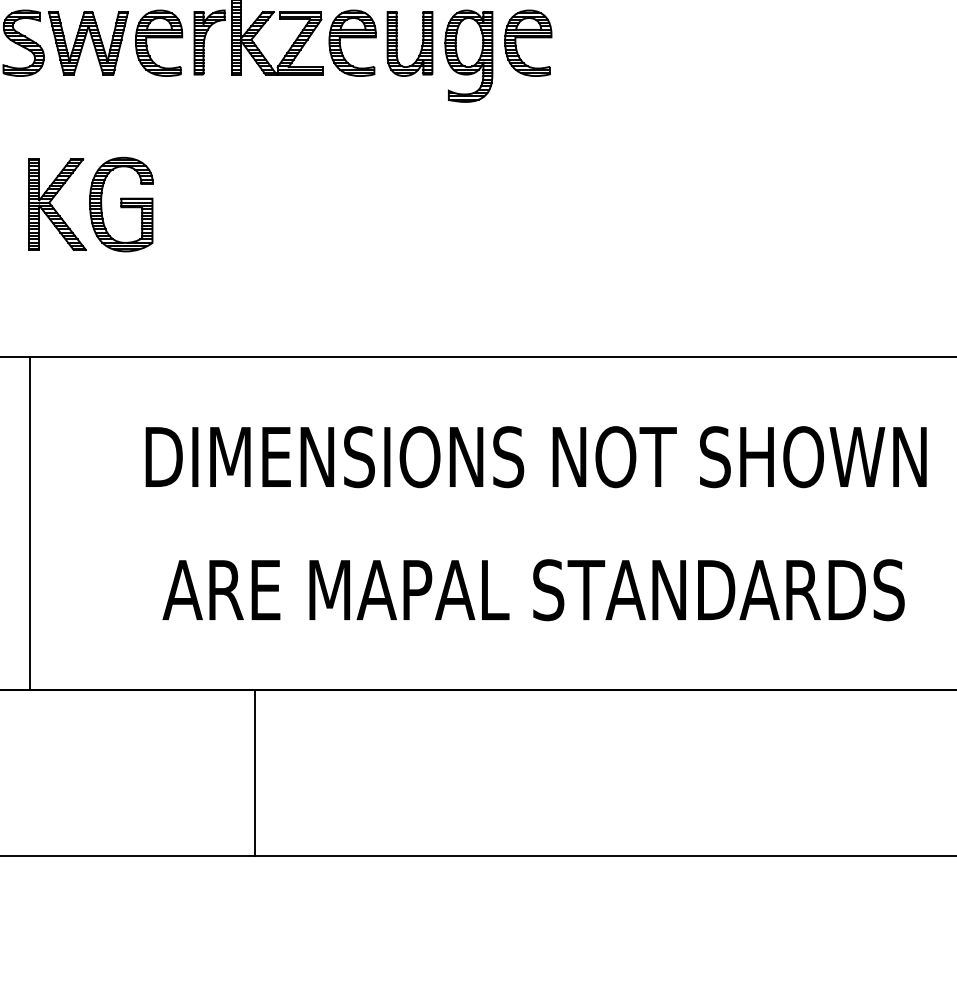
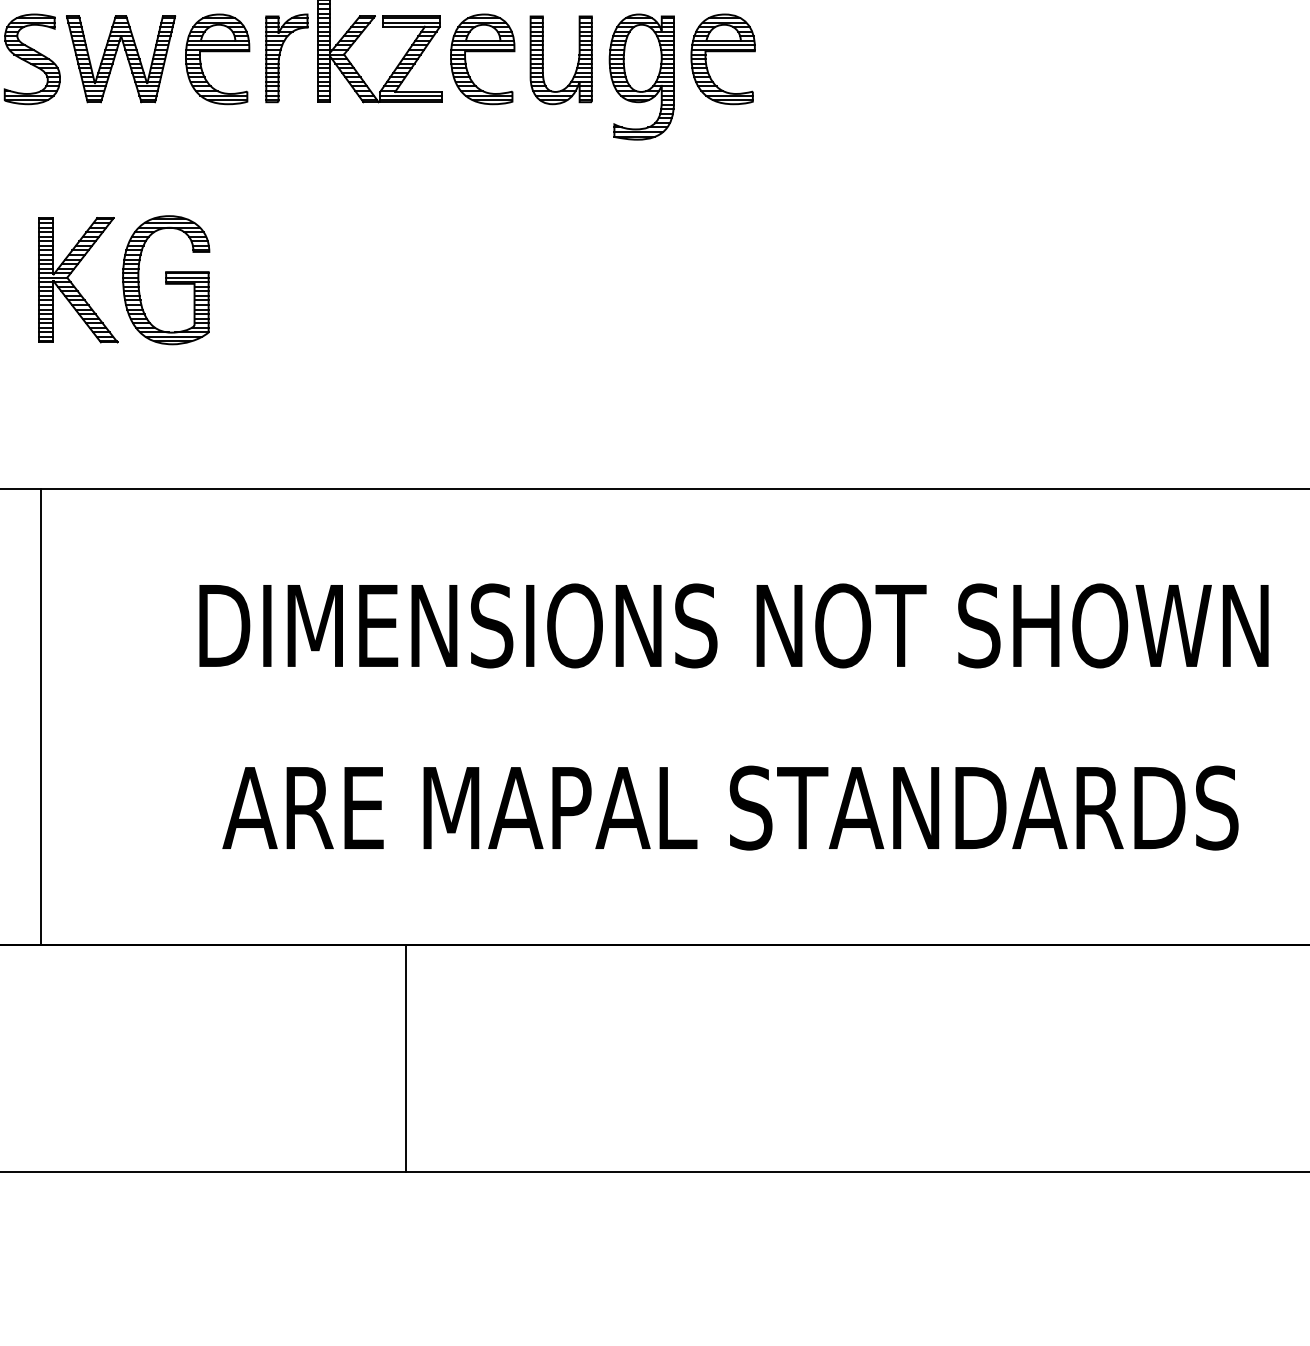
line: (255, 772) -> (405, 1057), moved

